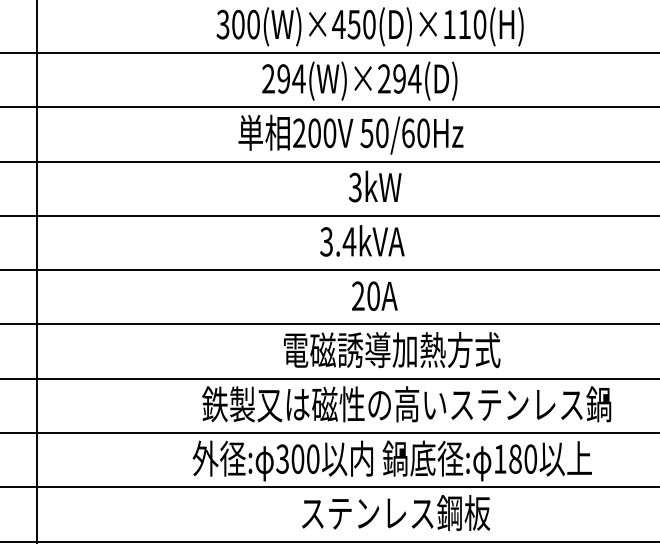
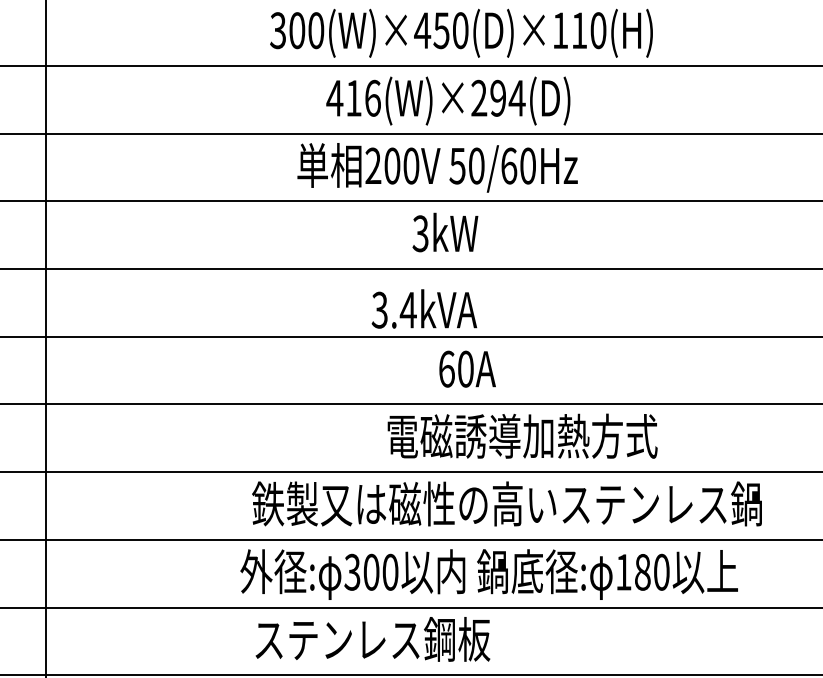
text: (283, 78) -> (353, 97), 294(W)×294(D) -> 416(W)×294(D)
text: (374, 186) -> (444, 232), moved
text: (362, 240) -> (424, 308), moved
text: (358, 295) -> (447, 368), 20A -> 60A
text: (392, 350) -> (523, 436), moved
text: (396, 512) -> (373, 638), moved

